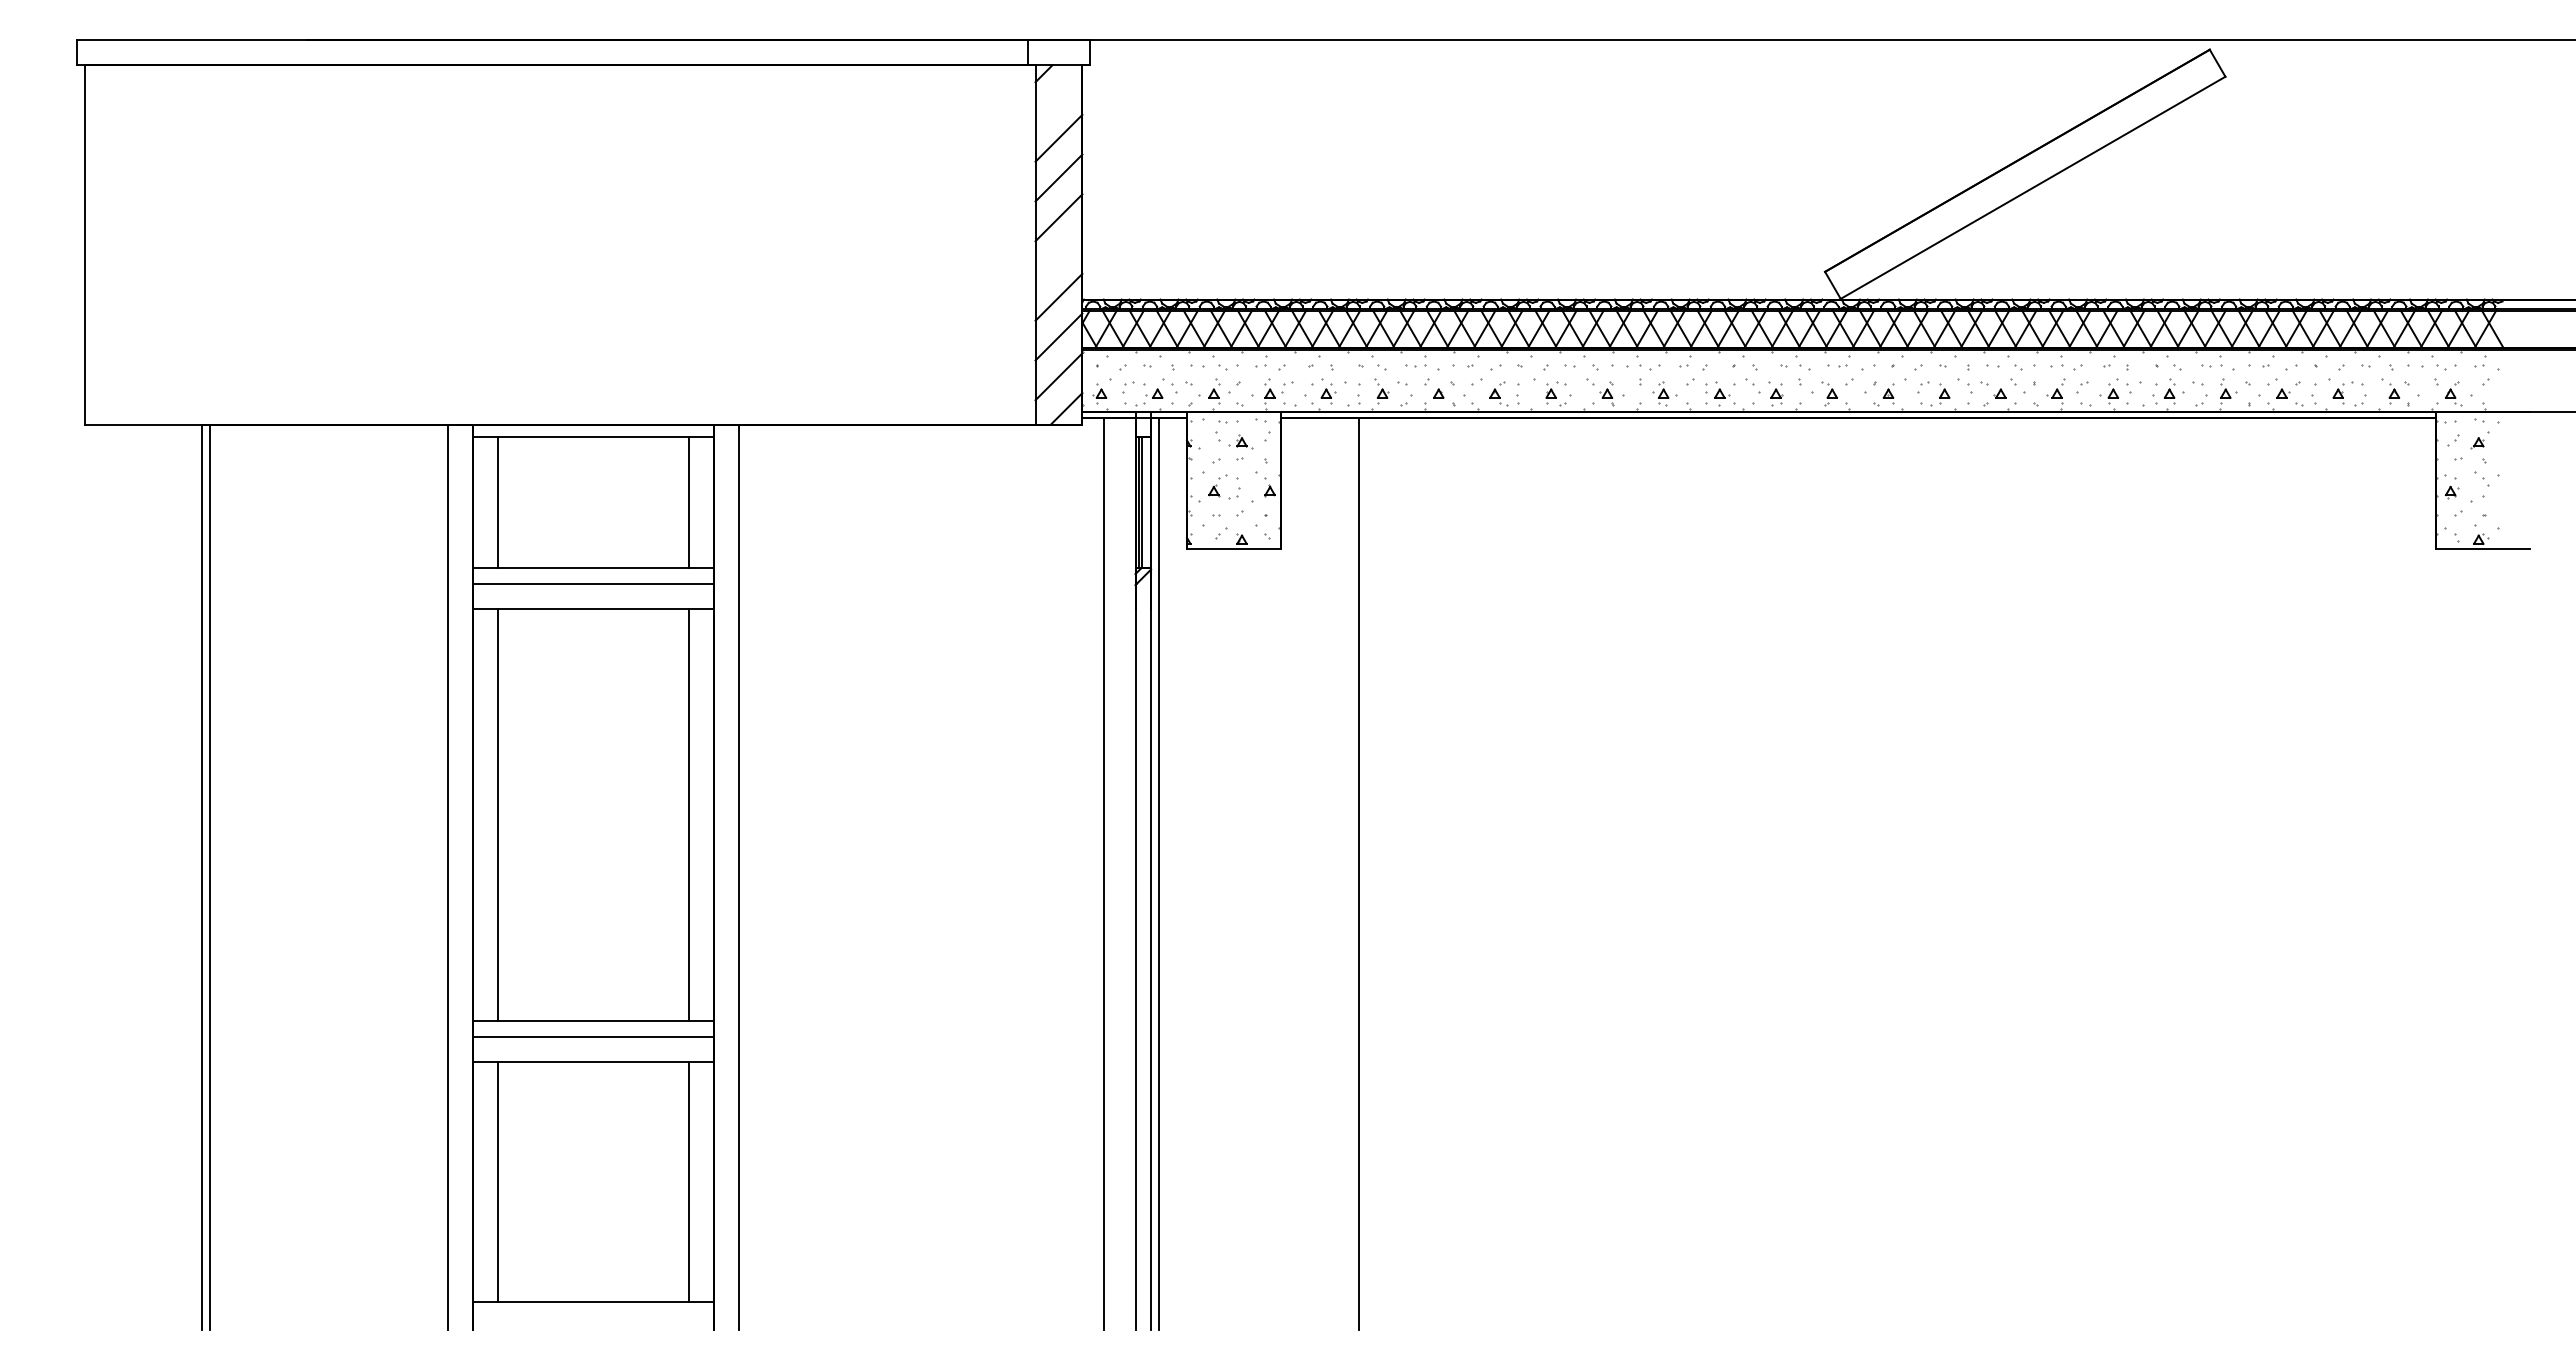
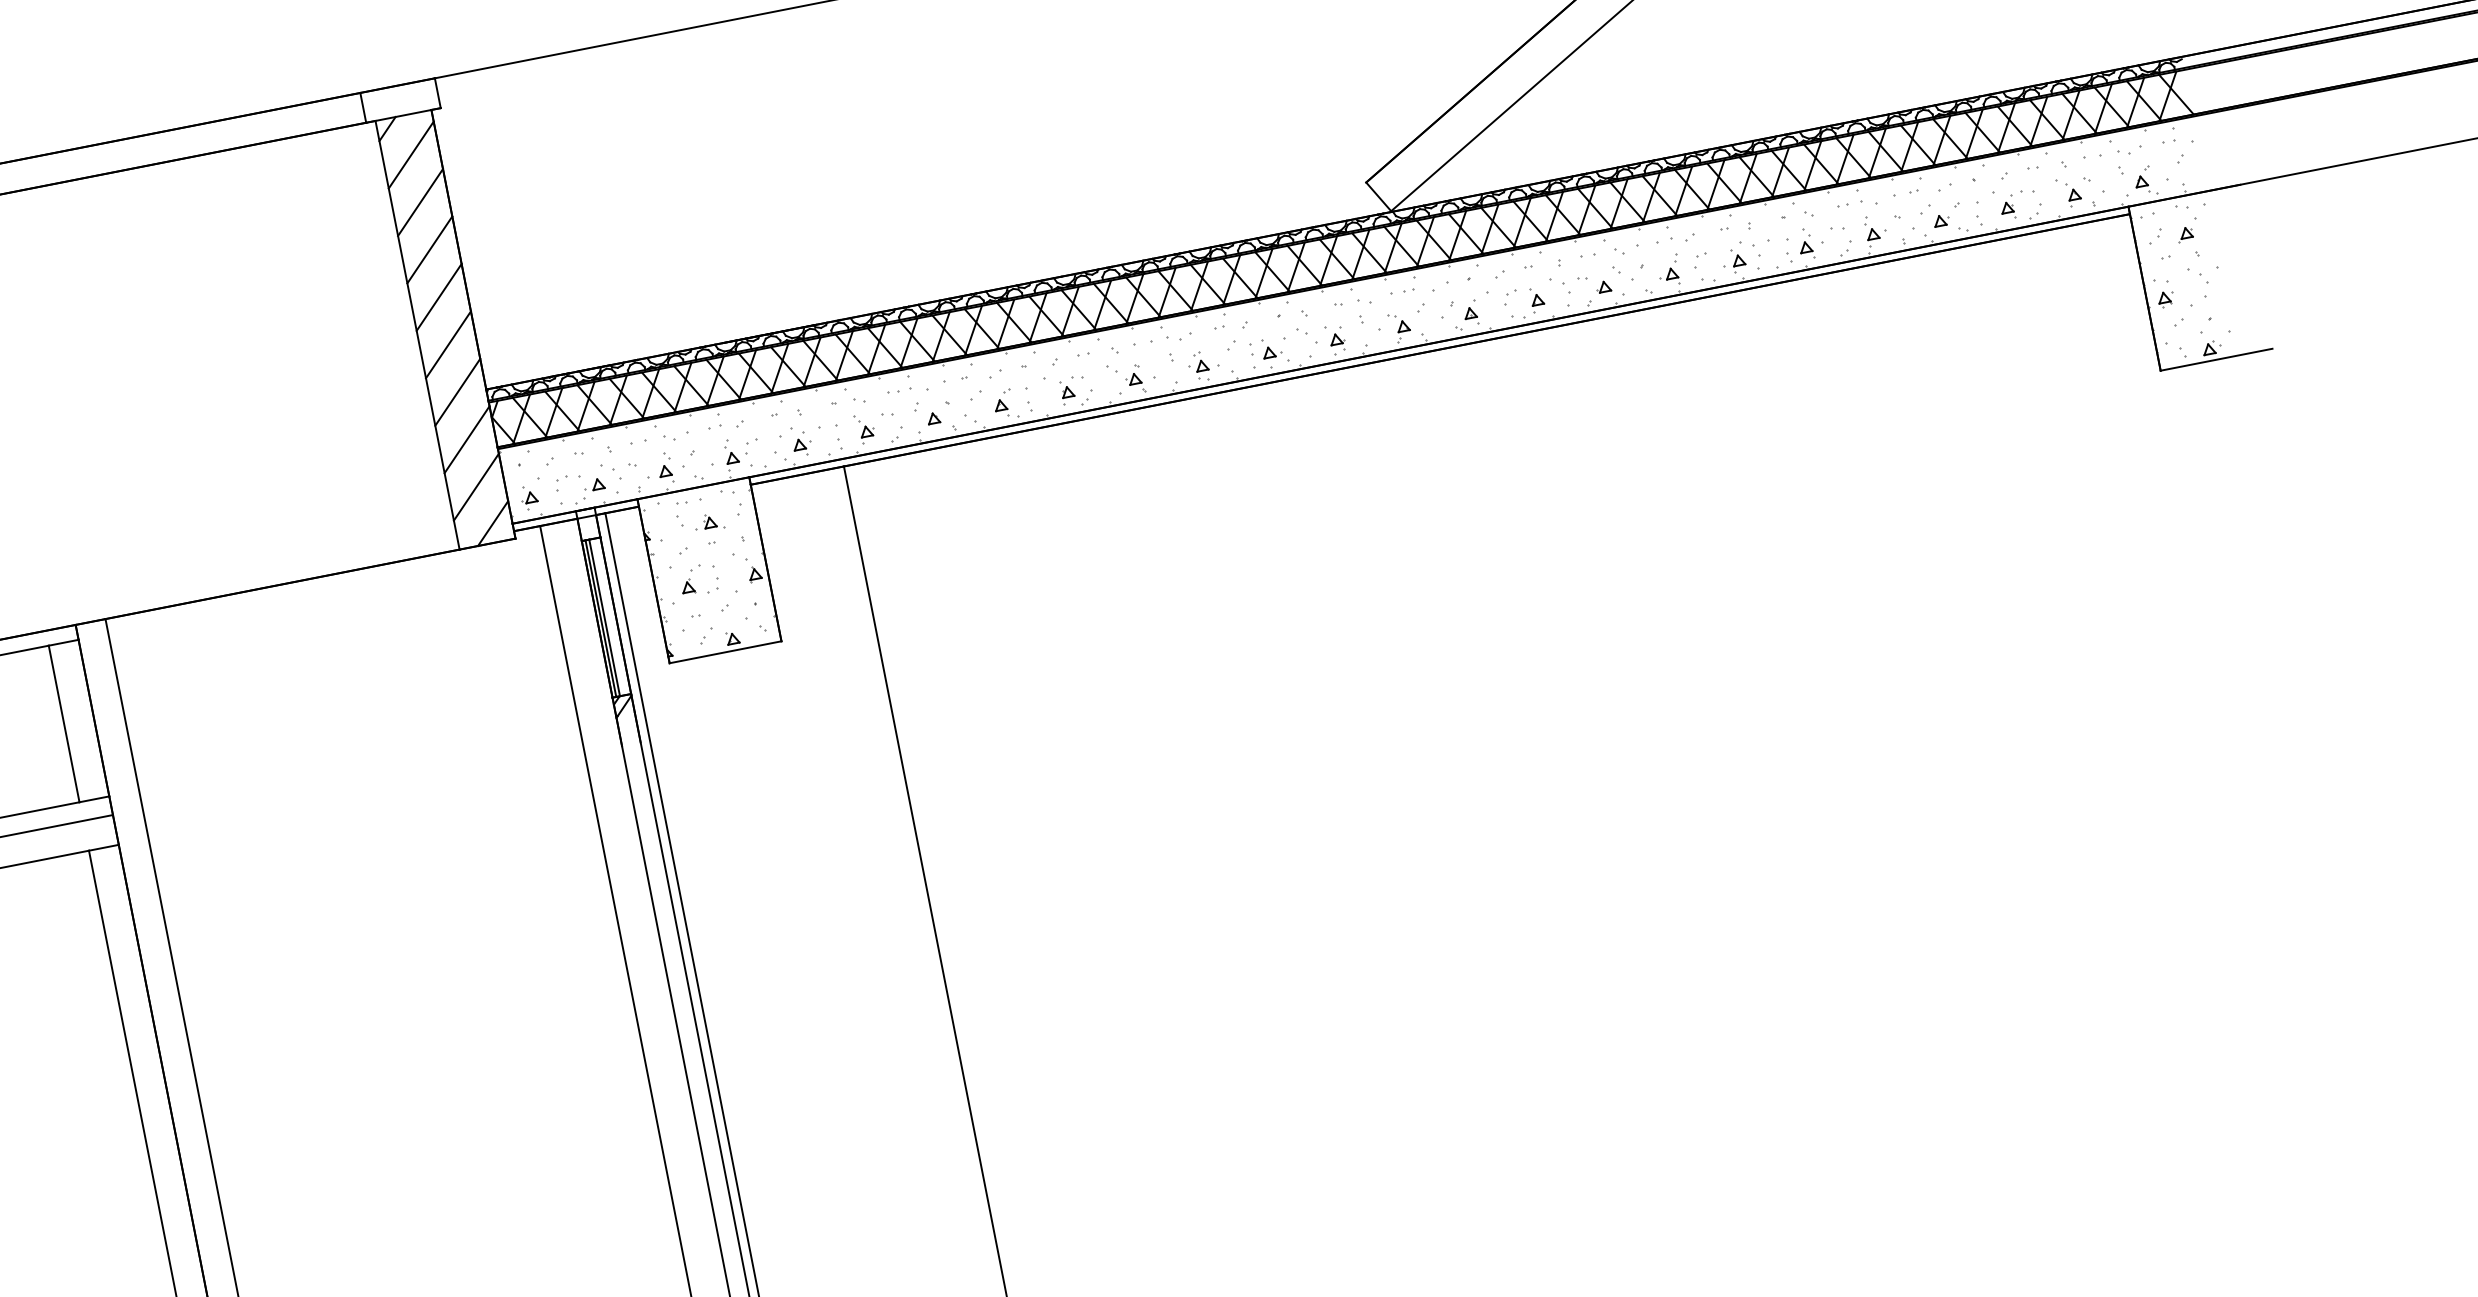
line: (1058, 98) -> (410, 155), added
line: (1058, 257) -> (447, 344), added

